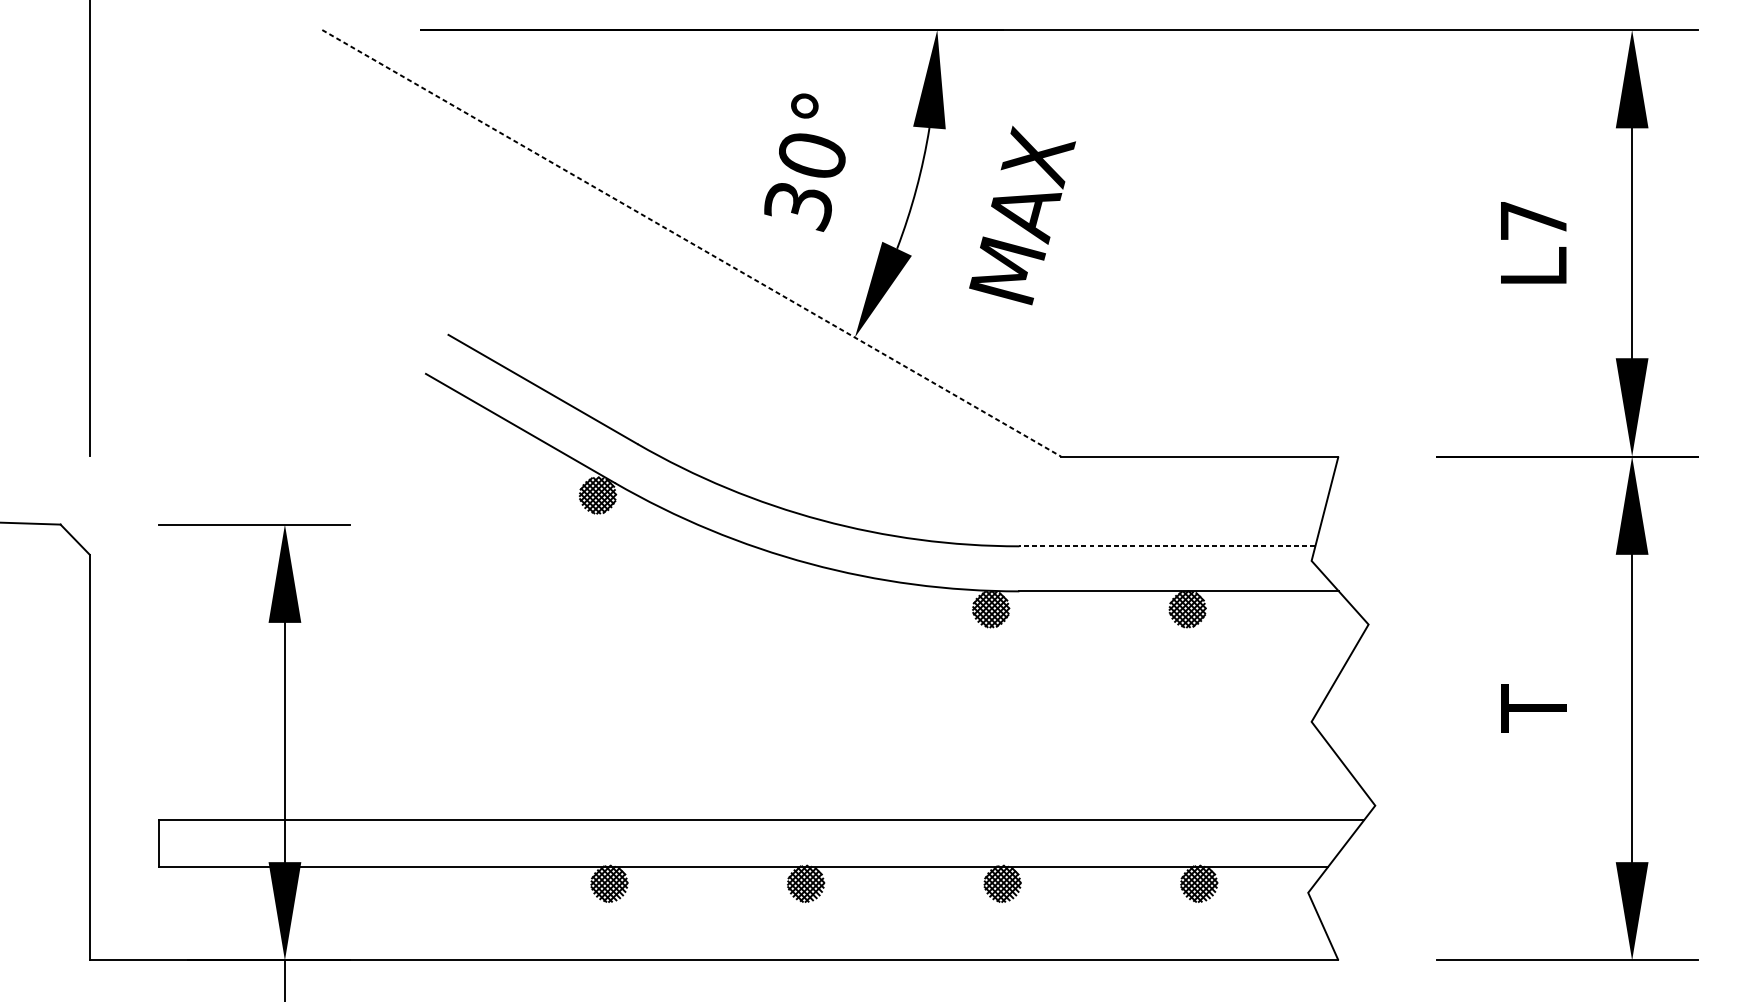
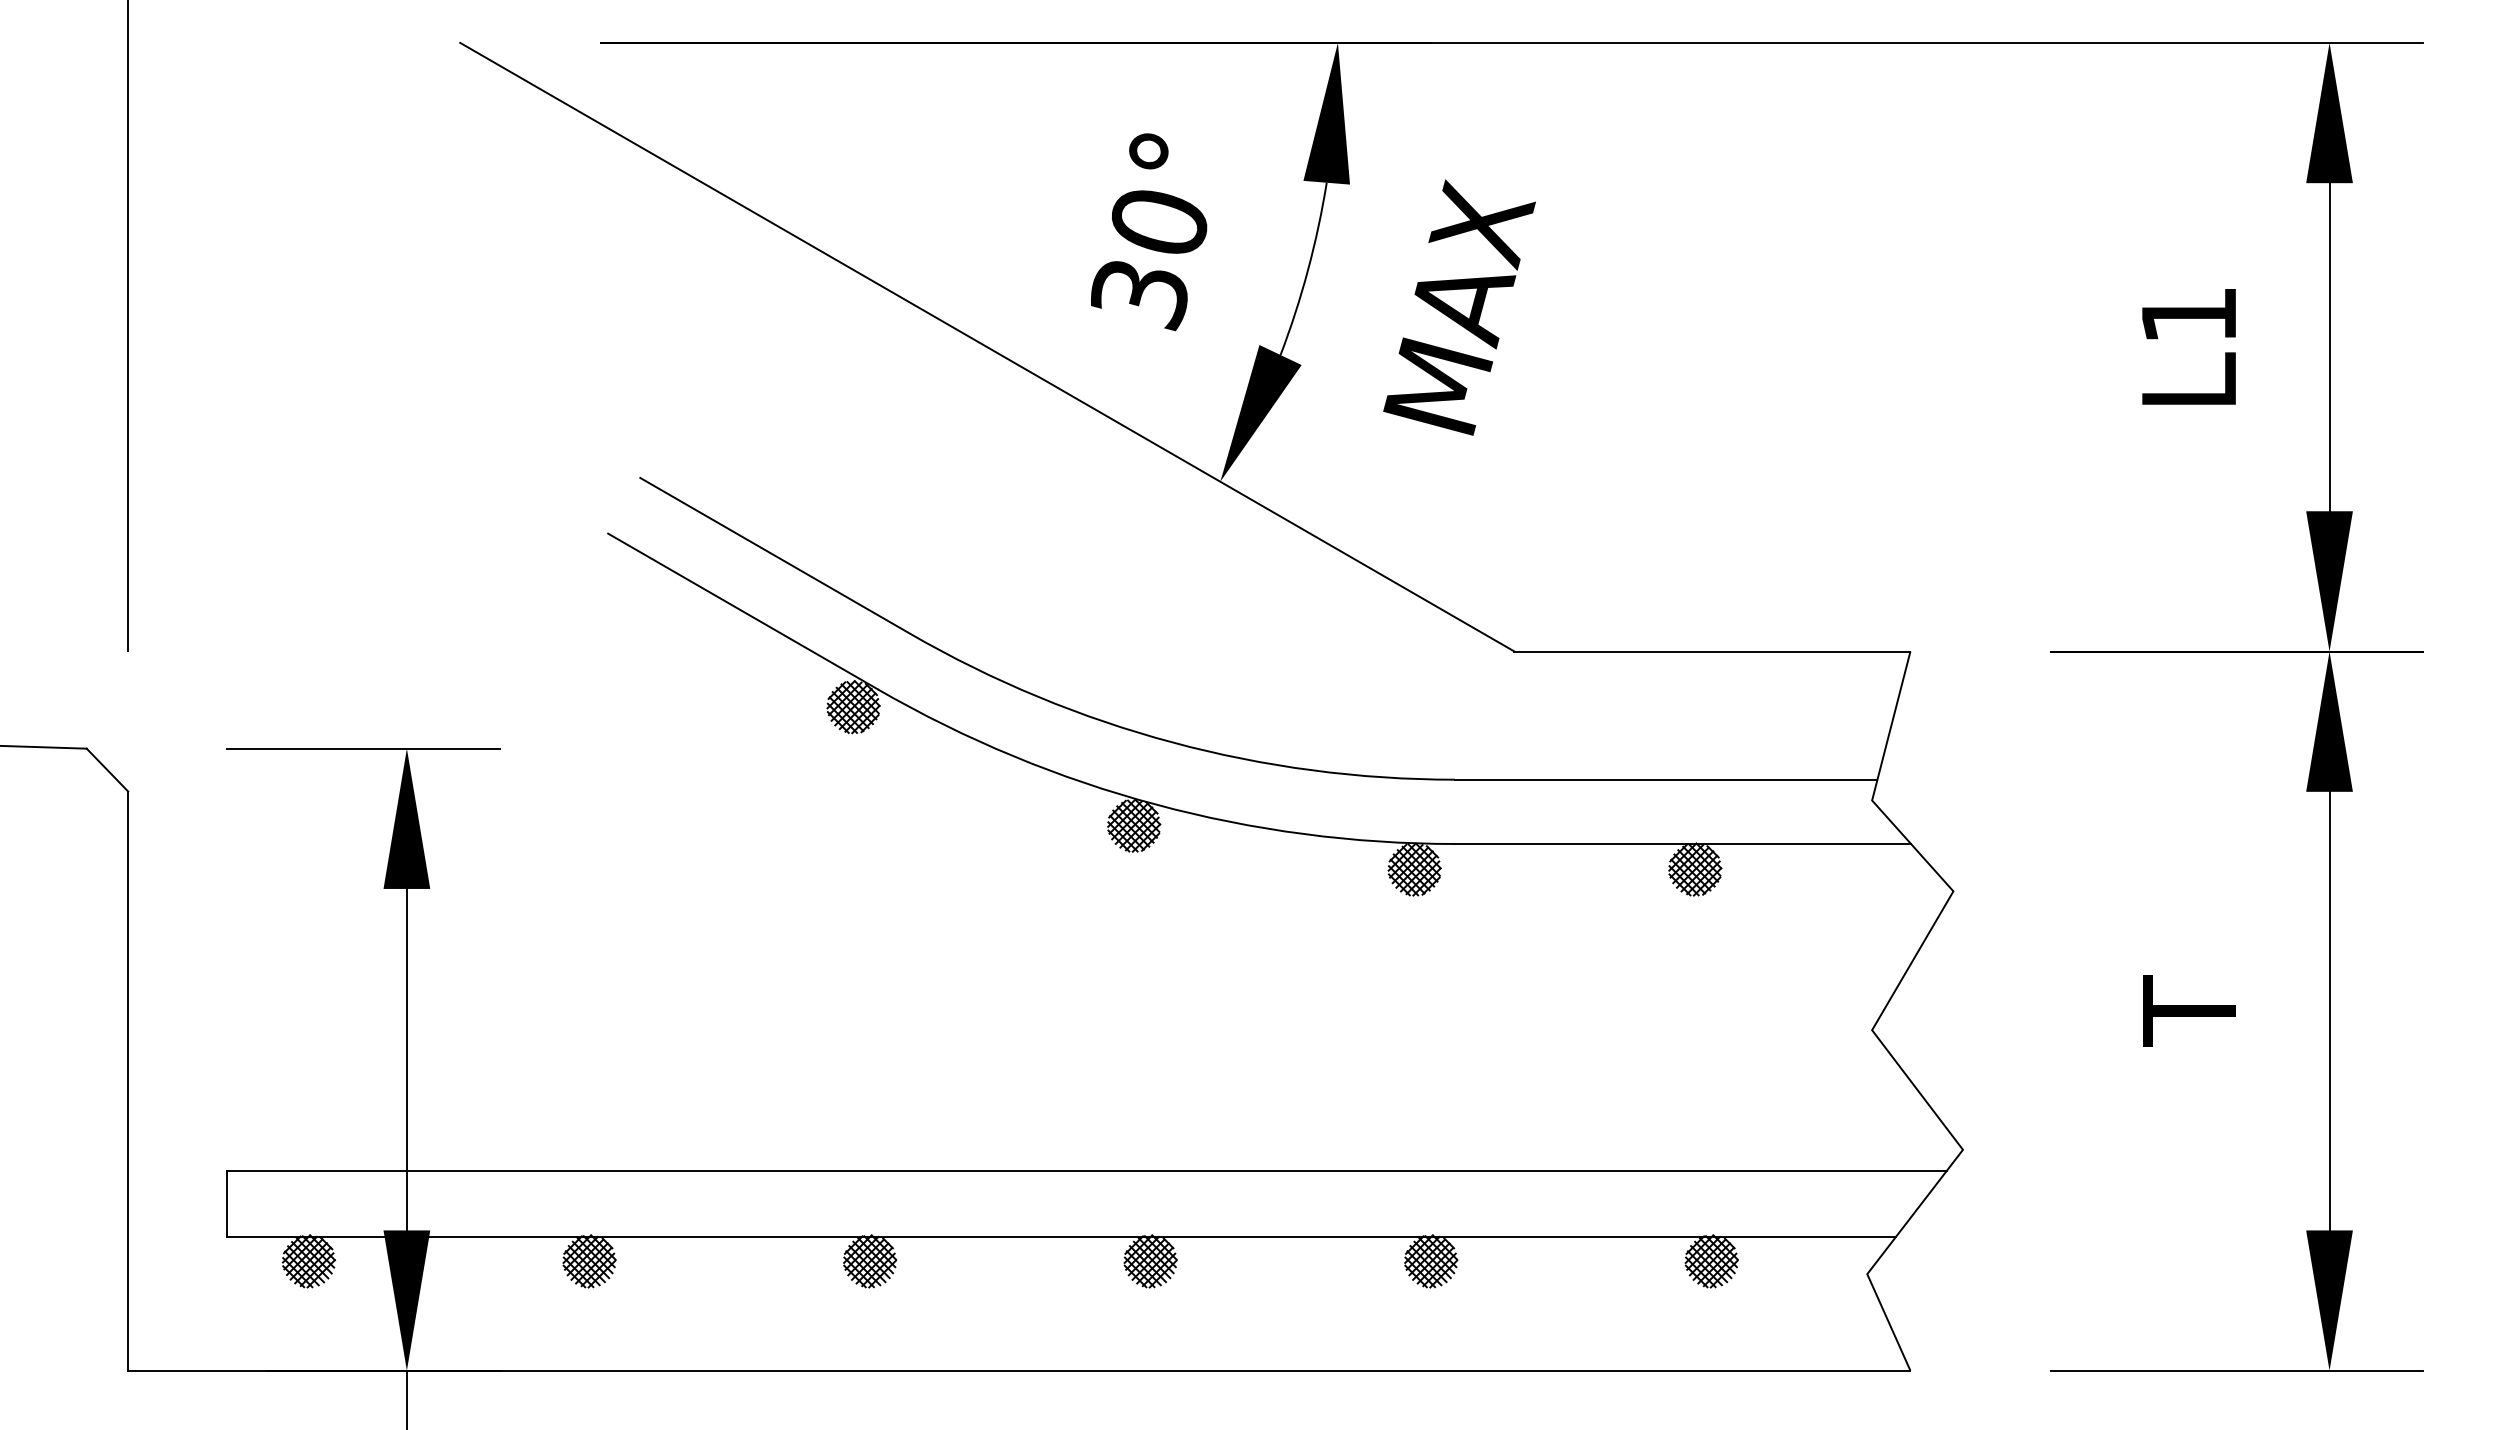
text: (1533, 221) -> (2188, 315), L7 -> L1
line: (691, 243) -> (987, 347), dashed -> solid
line: (1166, 546) -> (1665, 779), dashed -> solid
hatch: (794, 578) -> (1133, 825), added
hatch: (215, 883) -> (308, 1261), added
hatch: (412, 883) -> (589, 1261), added

